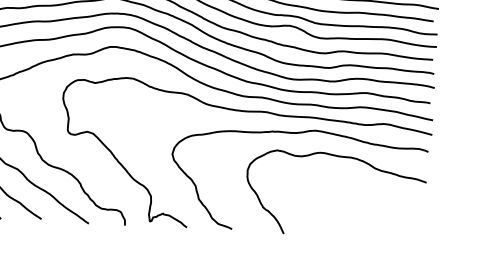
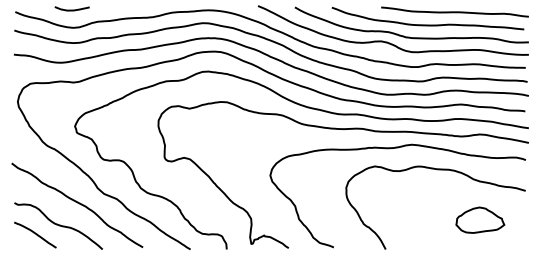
part: (379, 208) -> (480, 219), added

